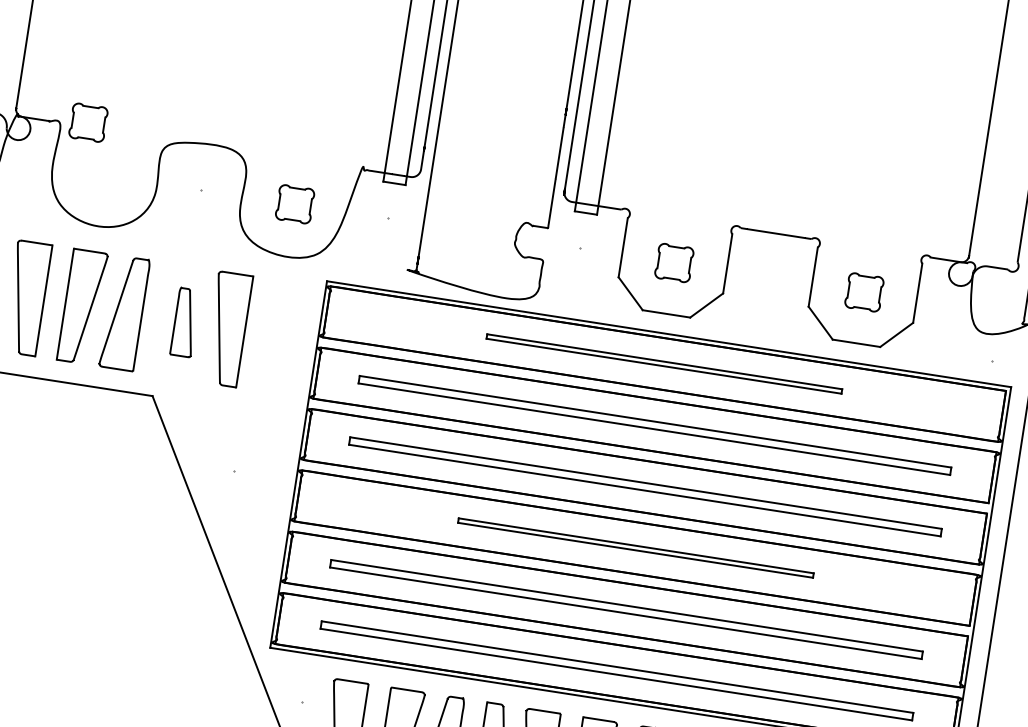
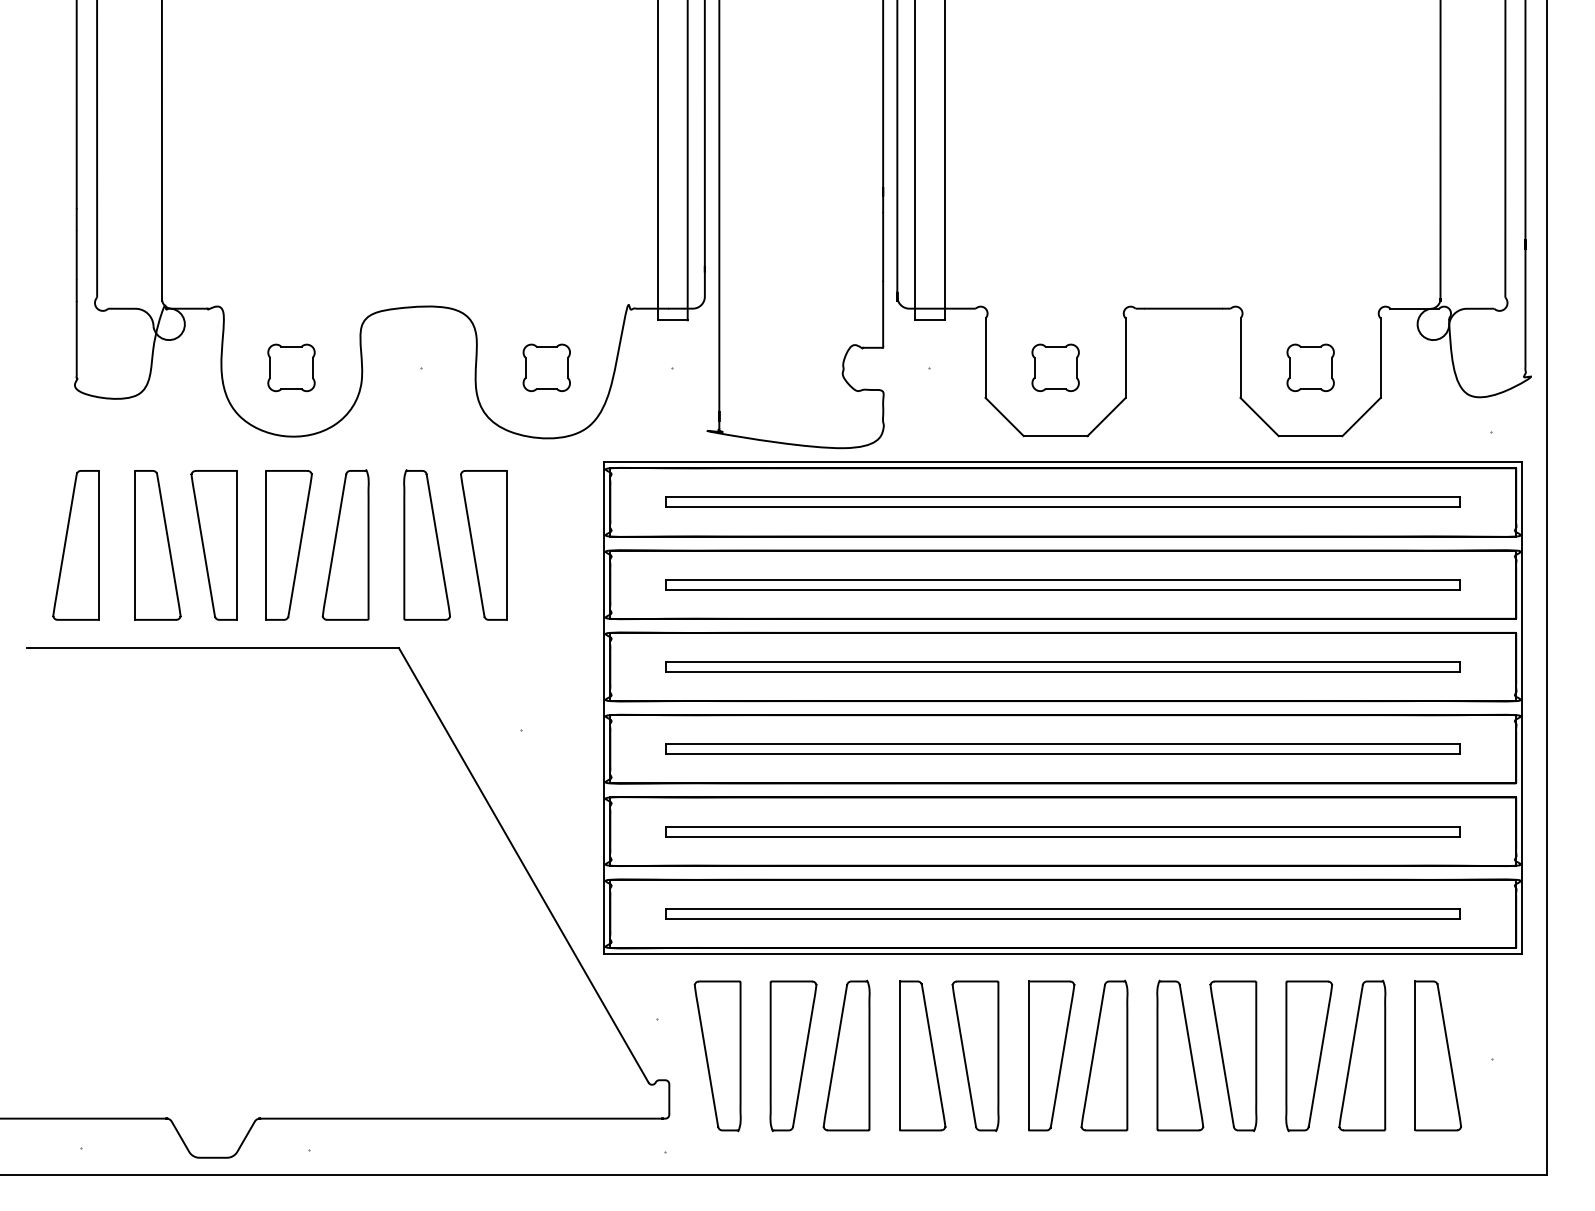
part: (88, 122) -> (291, 367), moved
part: (185, 322) -> (426, 544), size x1.67
part: (664, 363) -> (1062, 501), size x1.67
part: (635, 547) -> (1062, 748), size x1.67

